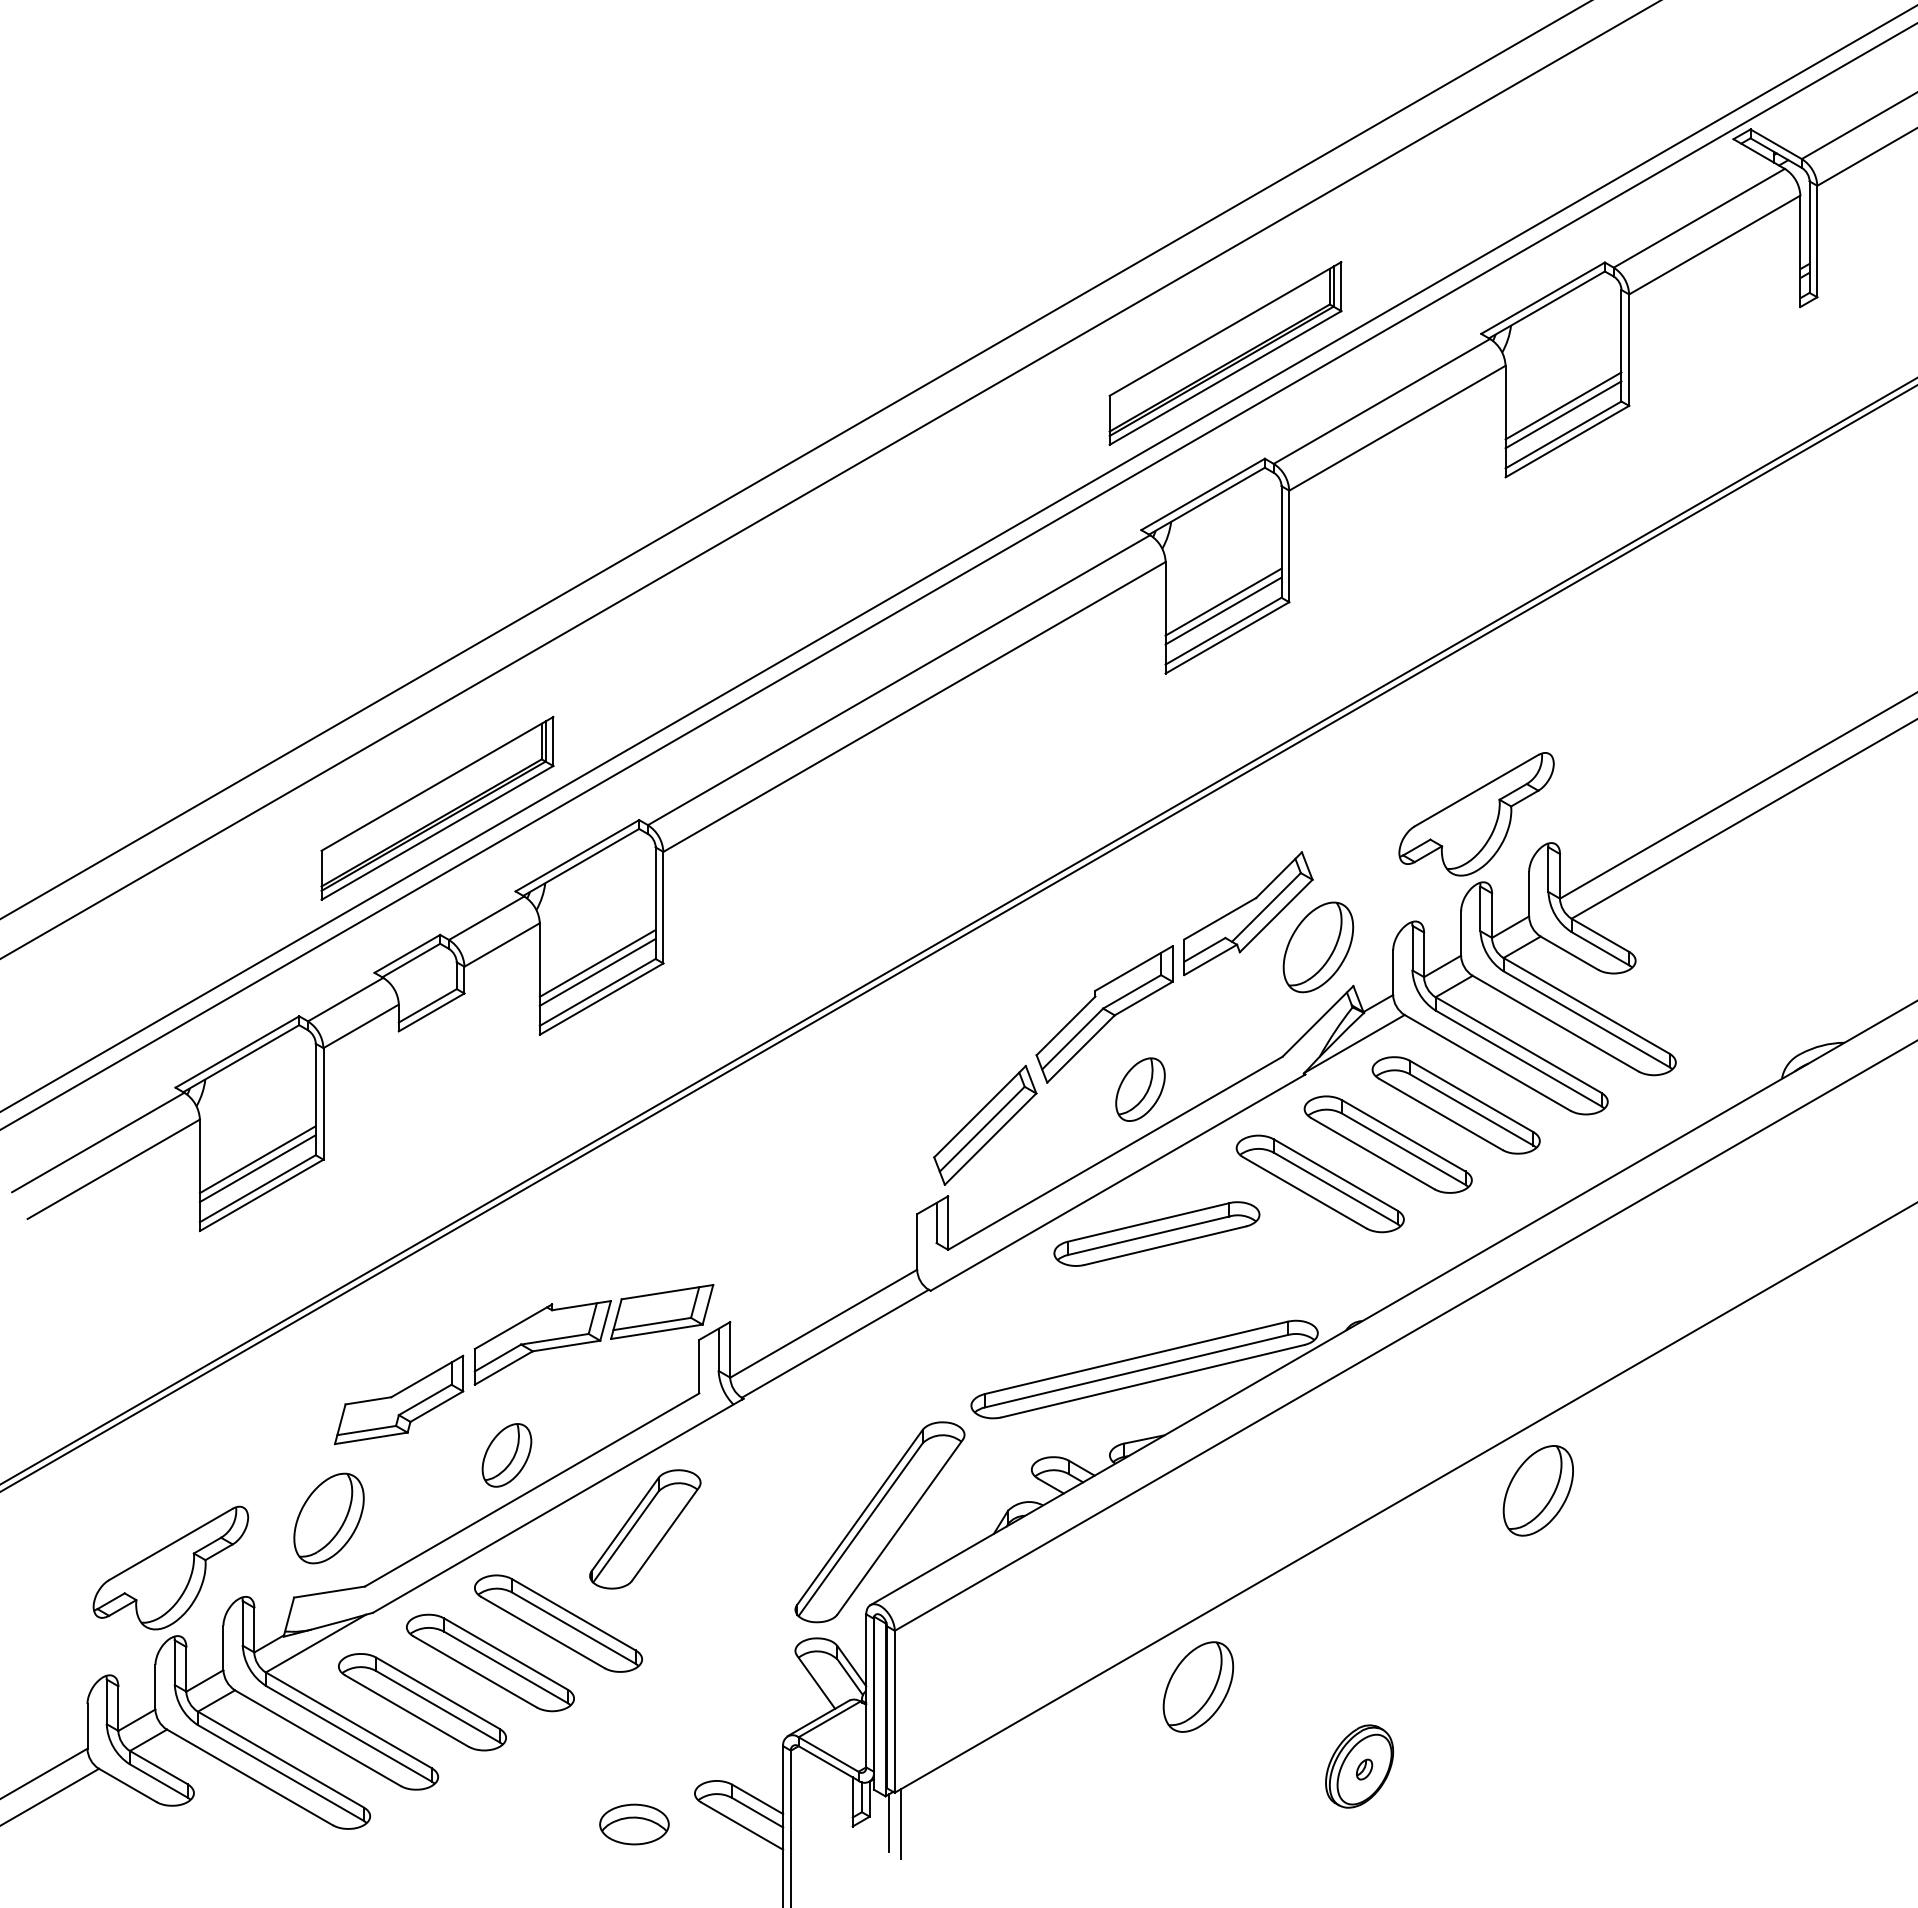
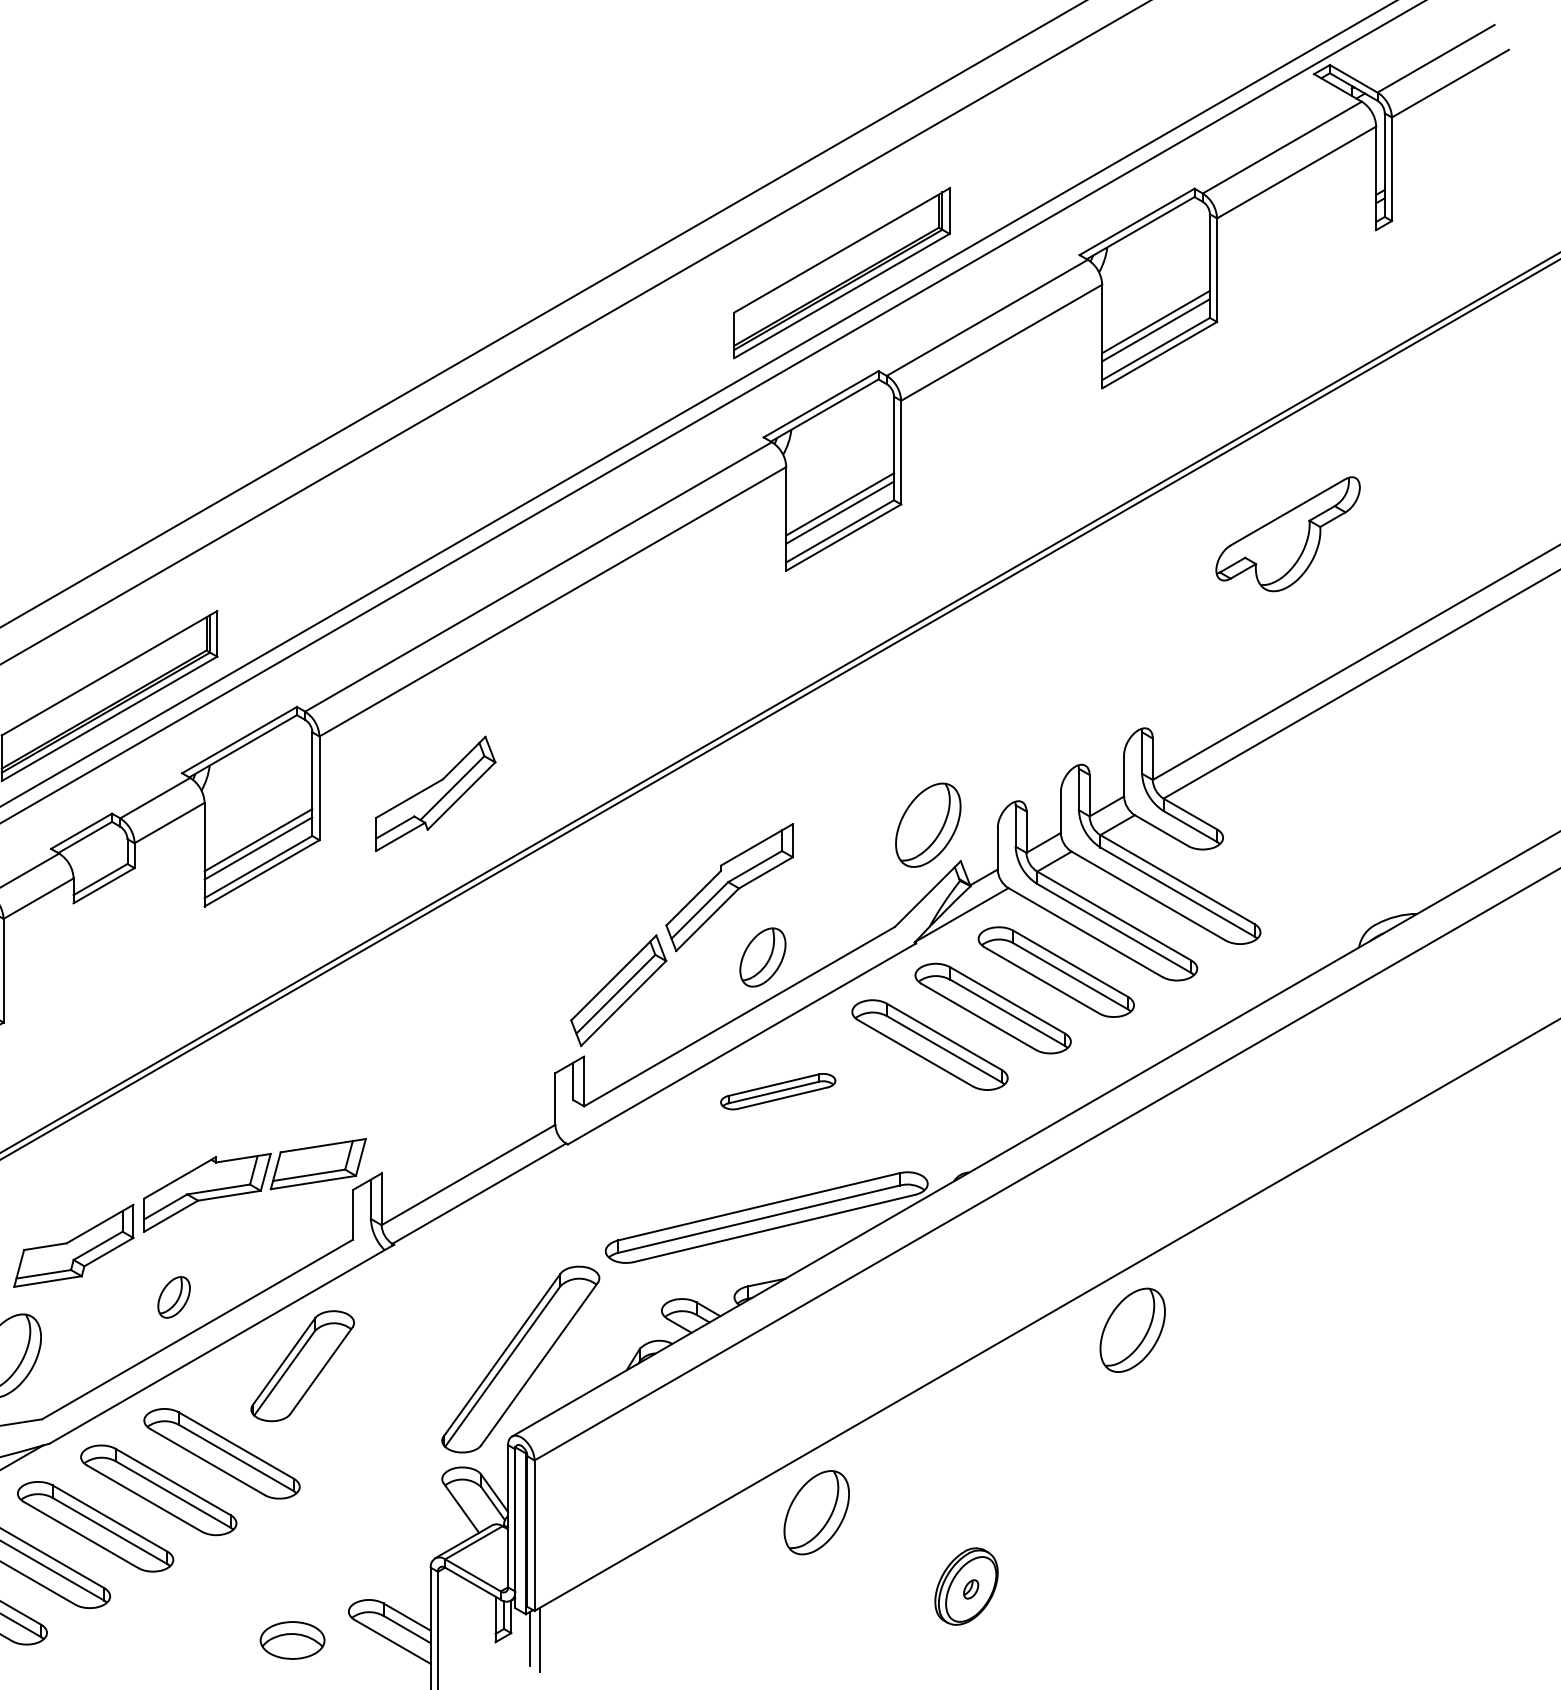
part: (1476, 814) -> (1288, 534), moved
part: (1248, 913) -> (435, 793), moved
part: (1156, 1233) -> (777, 1091), size x0.6
part: (506, 1455) -> (173, 1297), size x0.7

